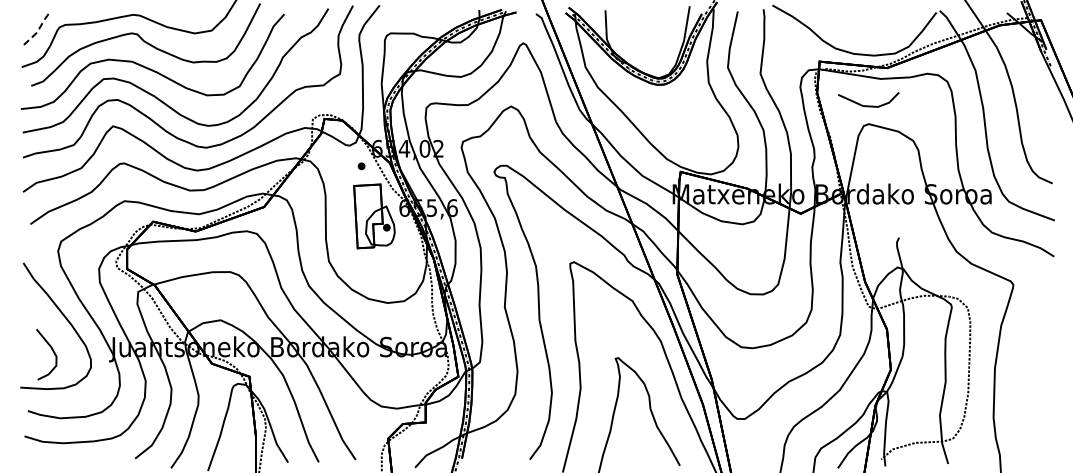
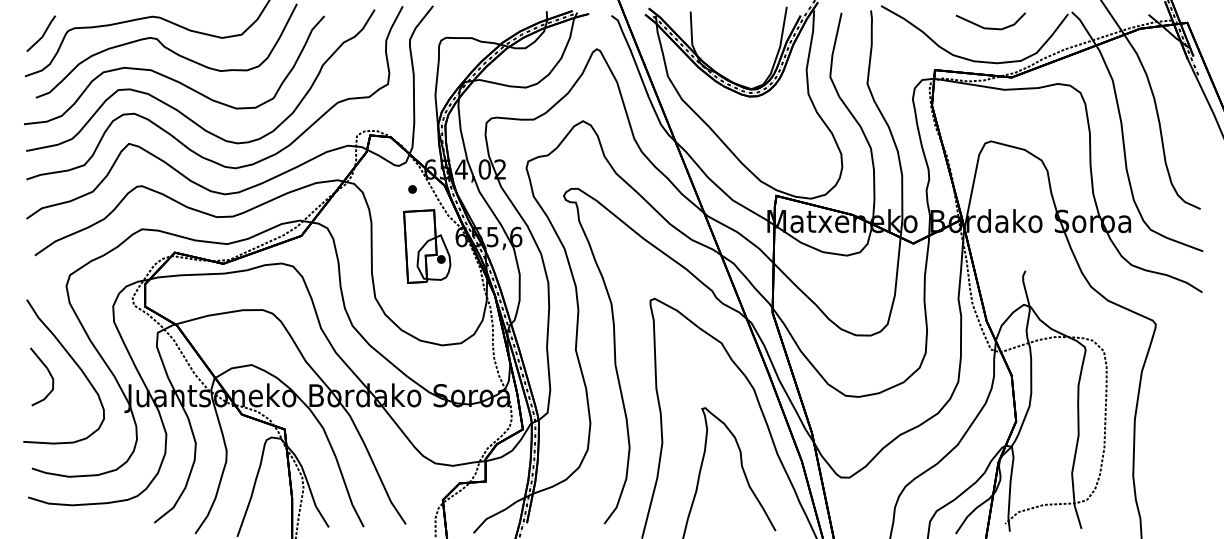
line: (37, 31) -> (42, 35), dashed -> solid
line: (868, 105) -> (990, 27), moved
curve: (52, 351) -> (48, 373), moved

